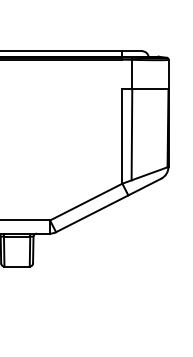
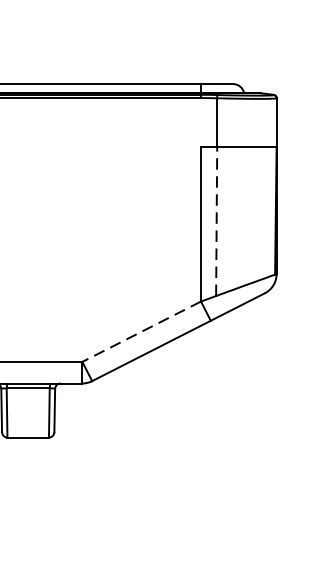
line: (131, 134) -> (215, 220), solid -> dashed
line: (86, 202) -> (142, 332), solid -> dashed

